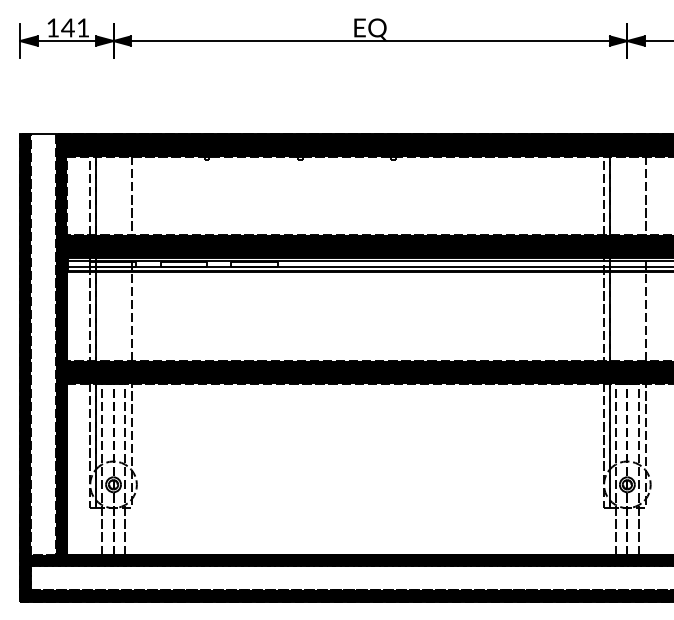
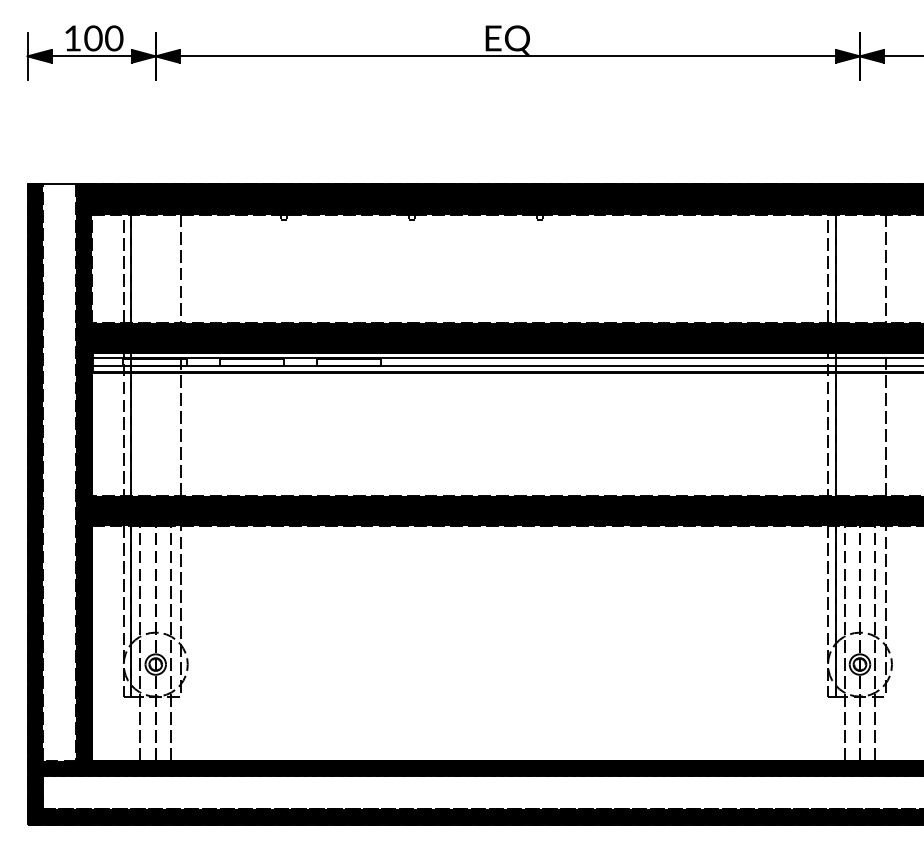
text: (75, 28) -> (103, 38), 141 -> 100

